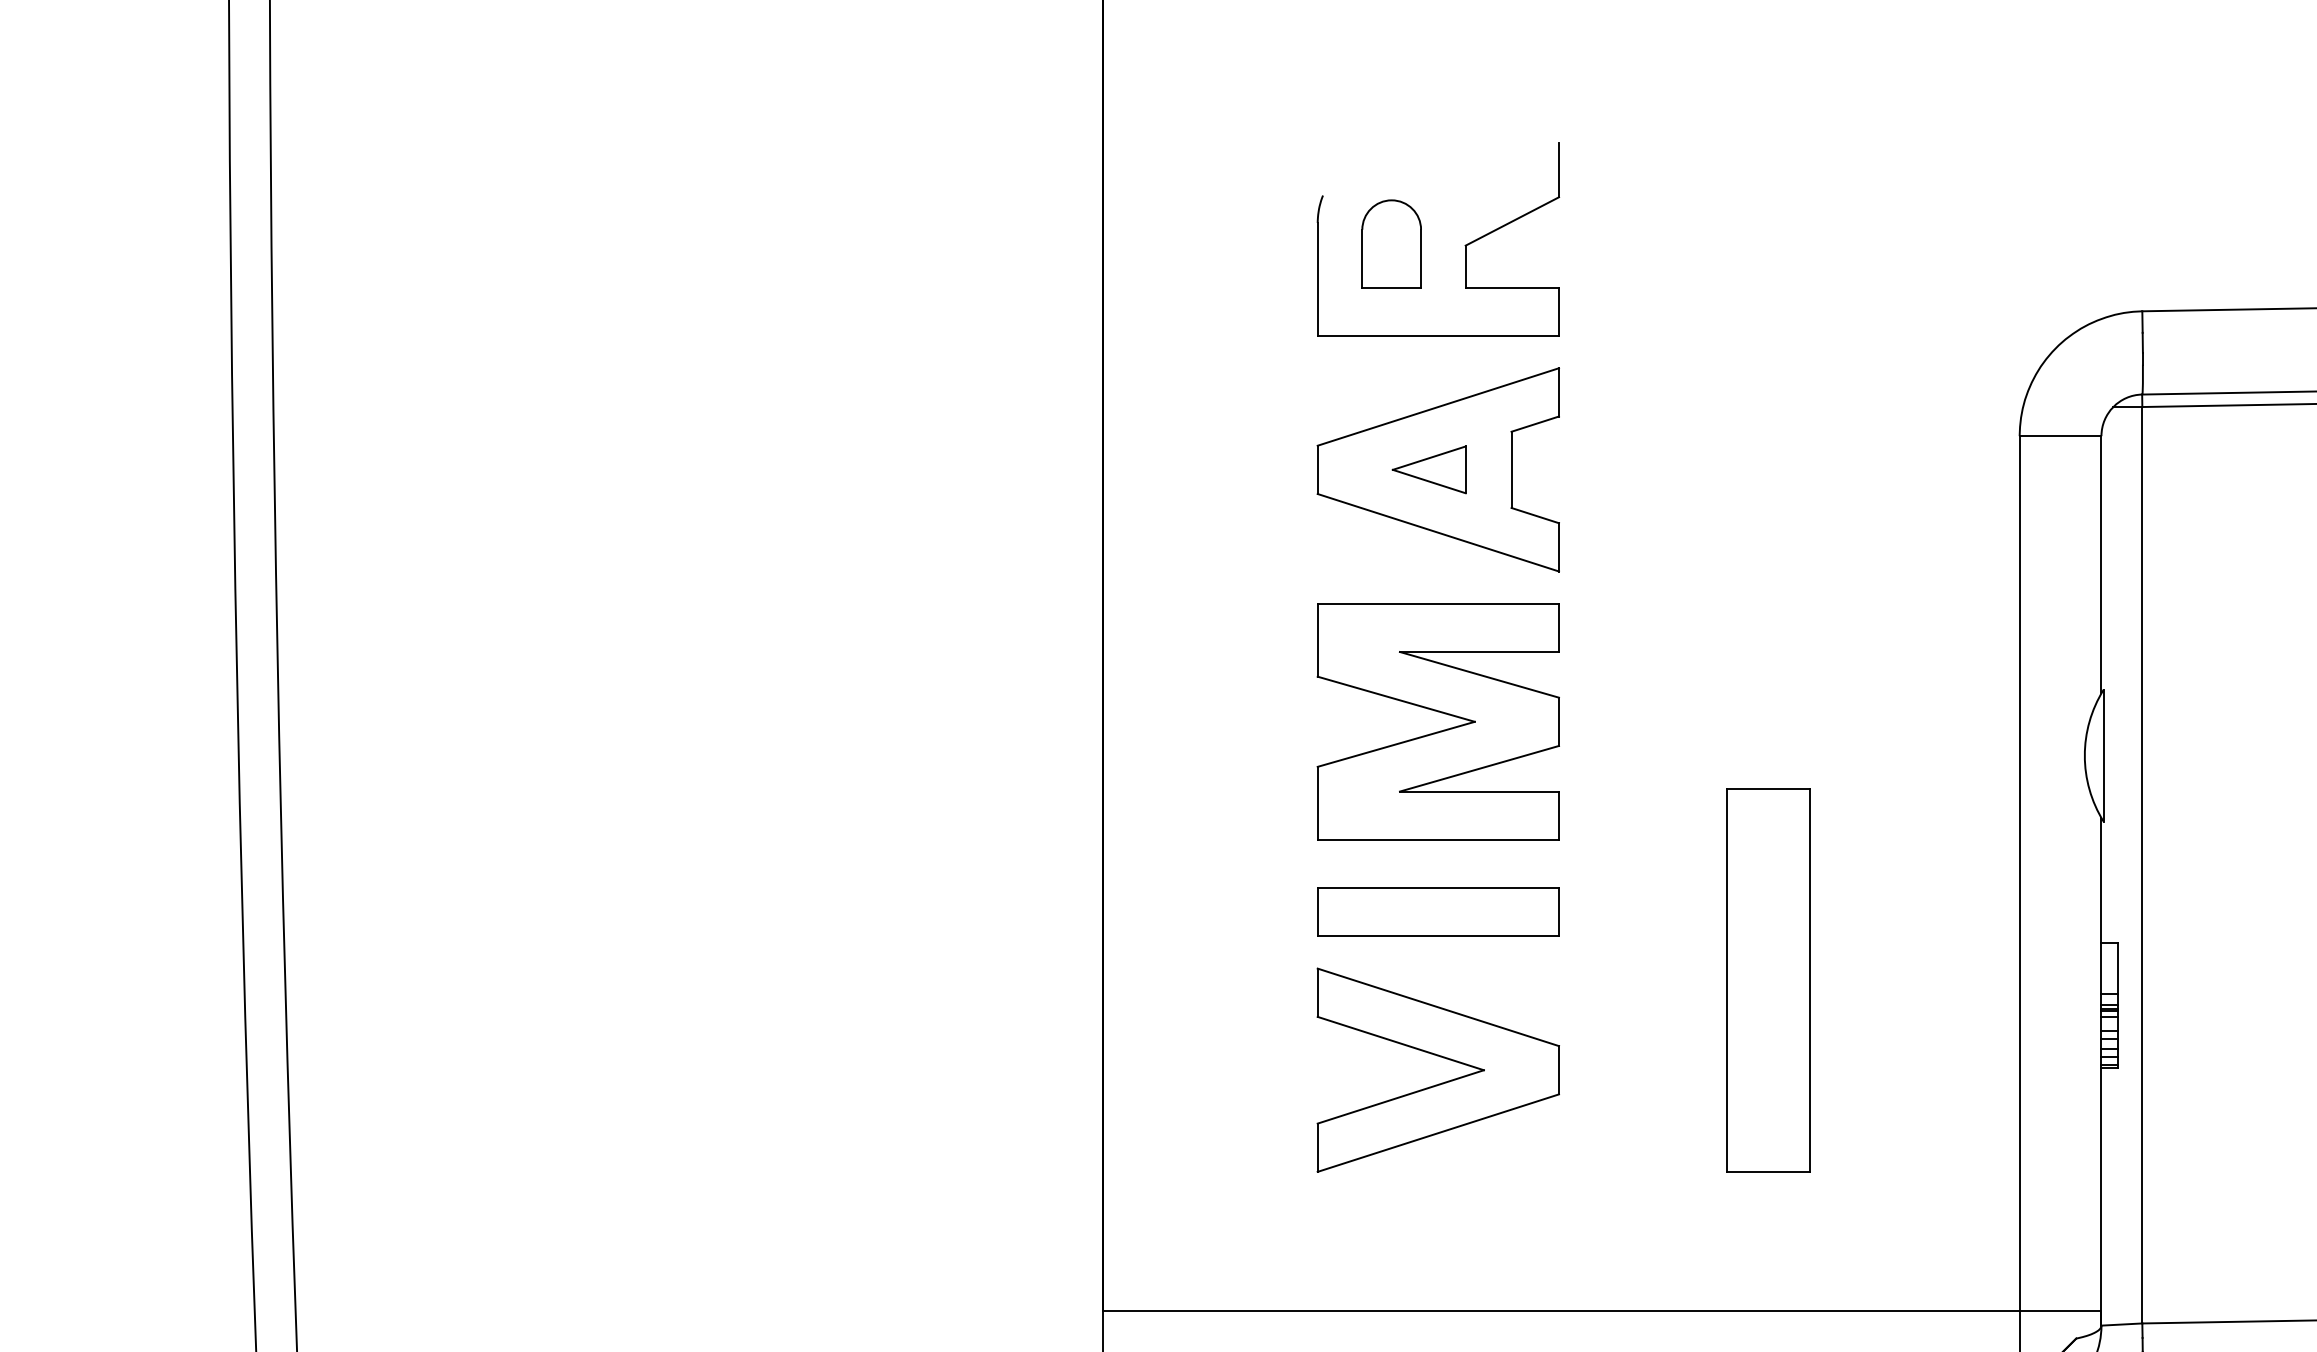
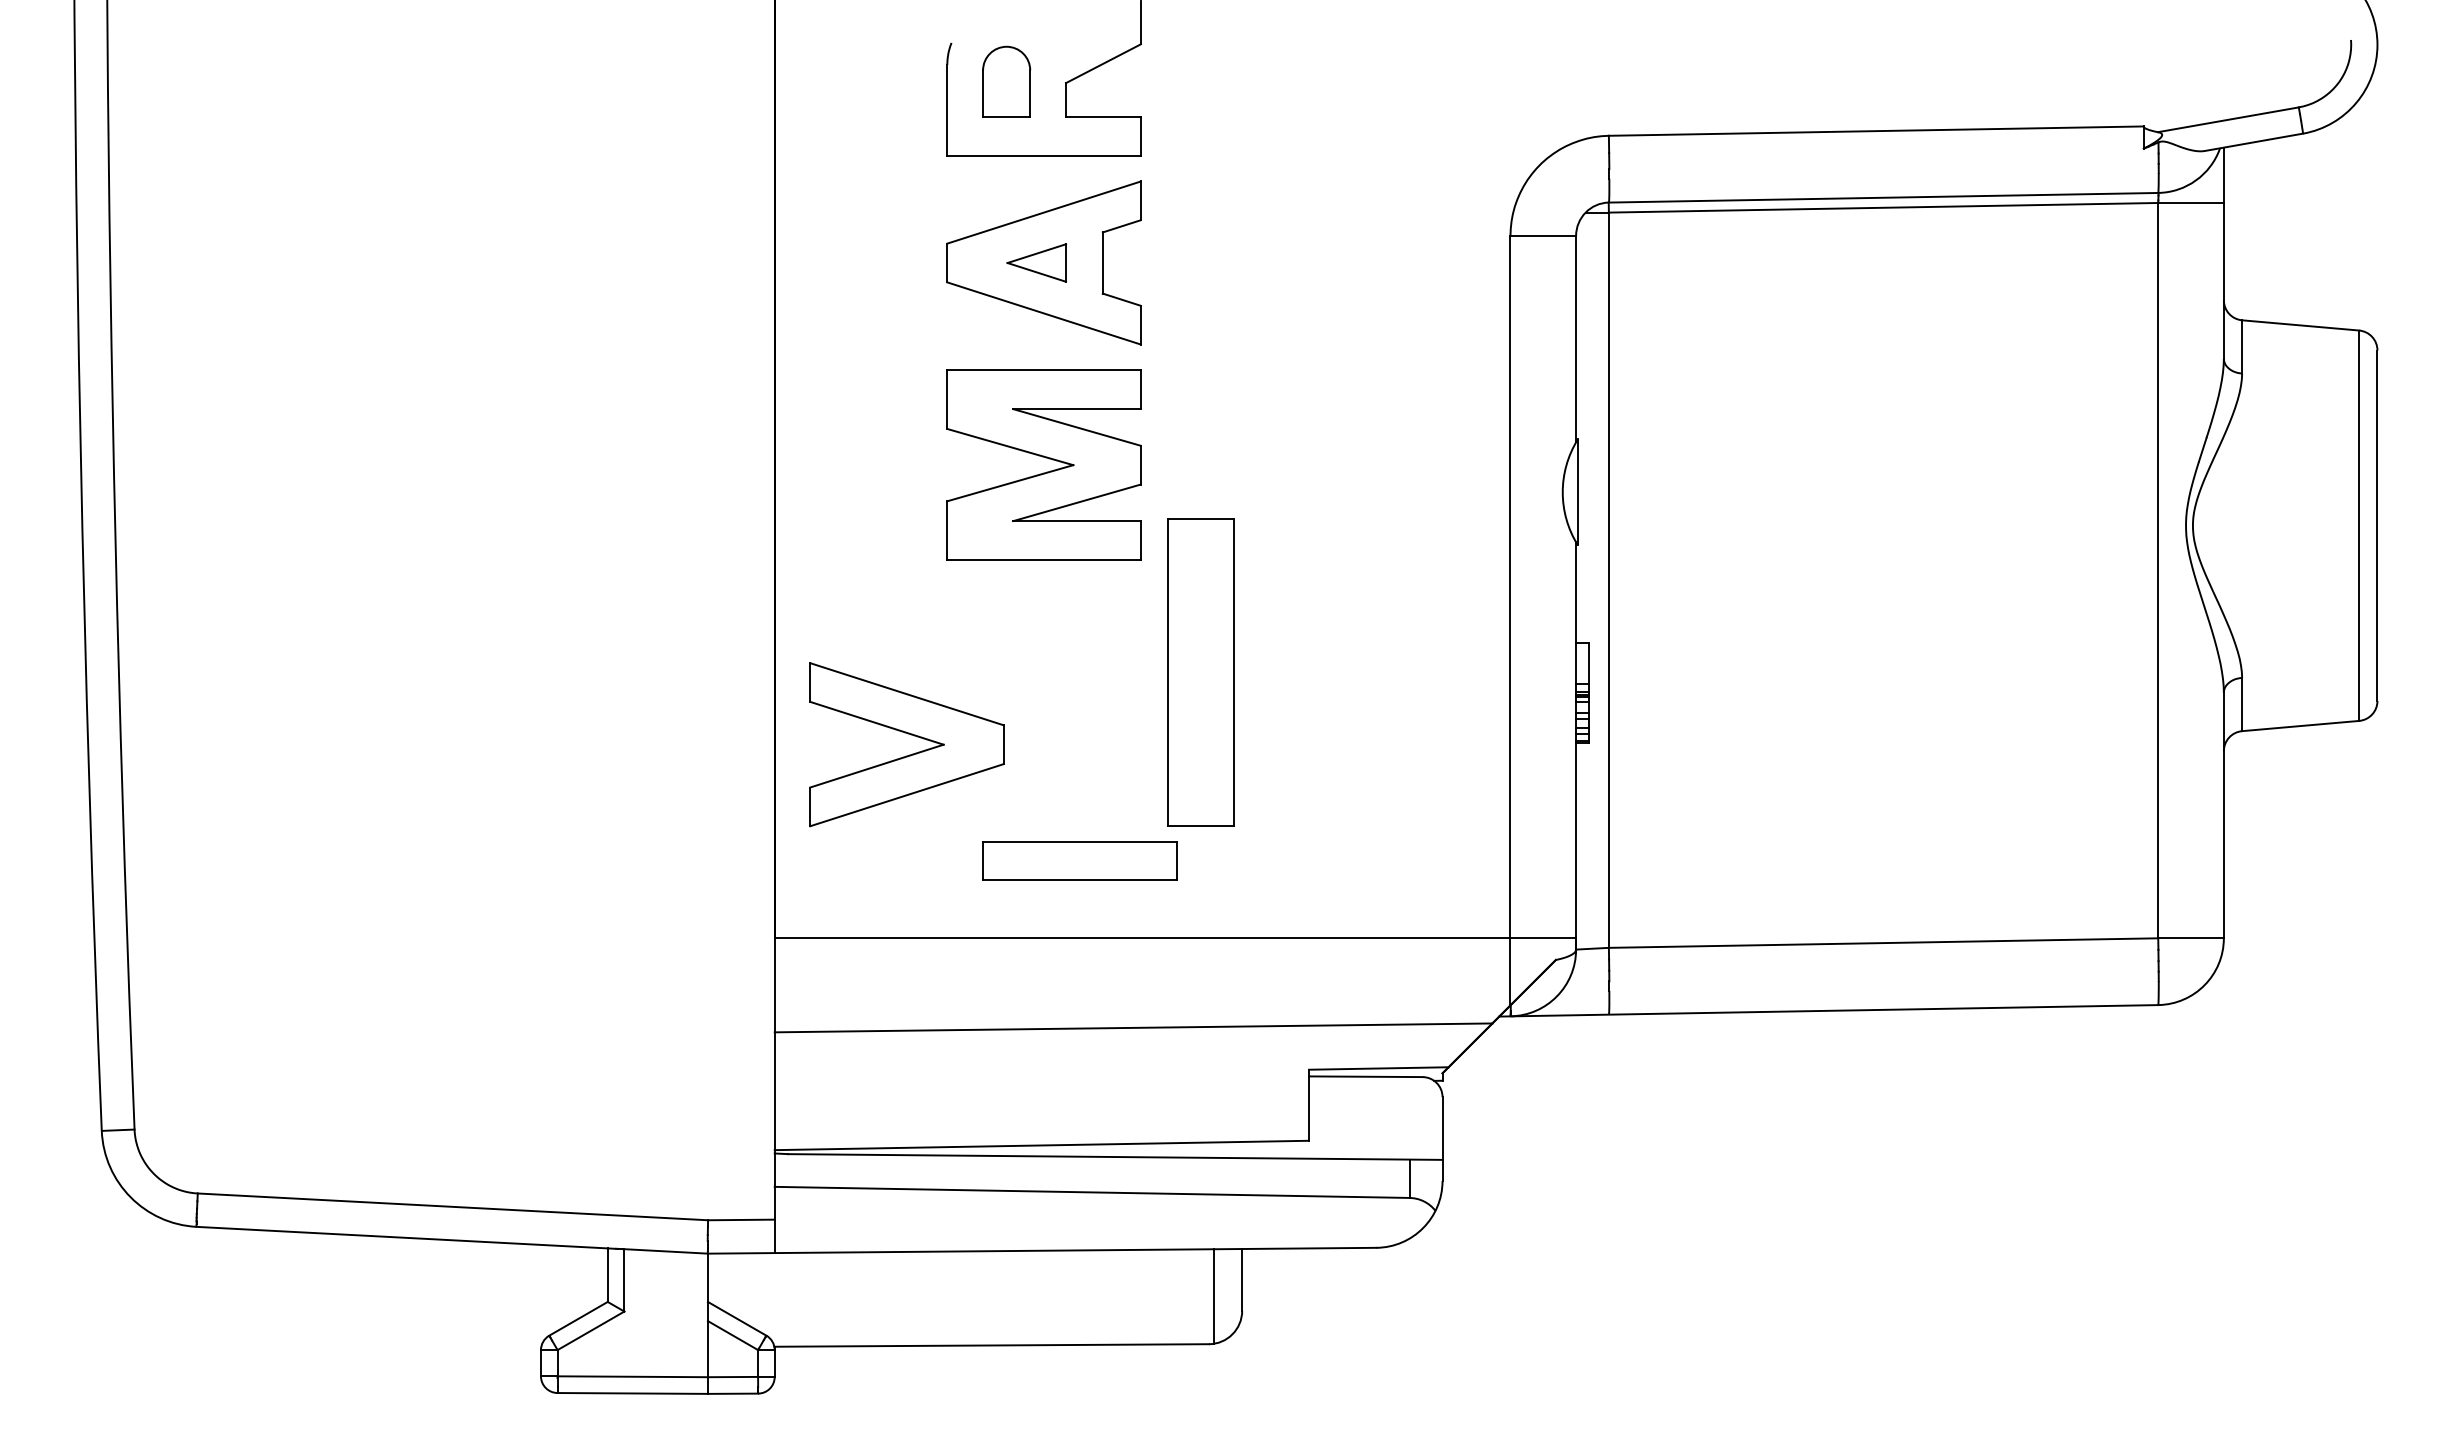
part: (1437, 911) -> (1079, 860), moved
part: (1767, 980) -> (1200, 672), moved
part: (1440, 1057) -> (908, 734), moved

